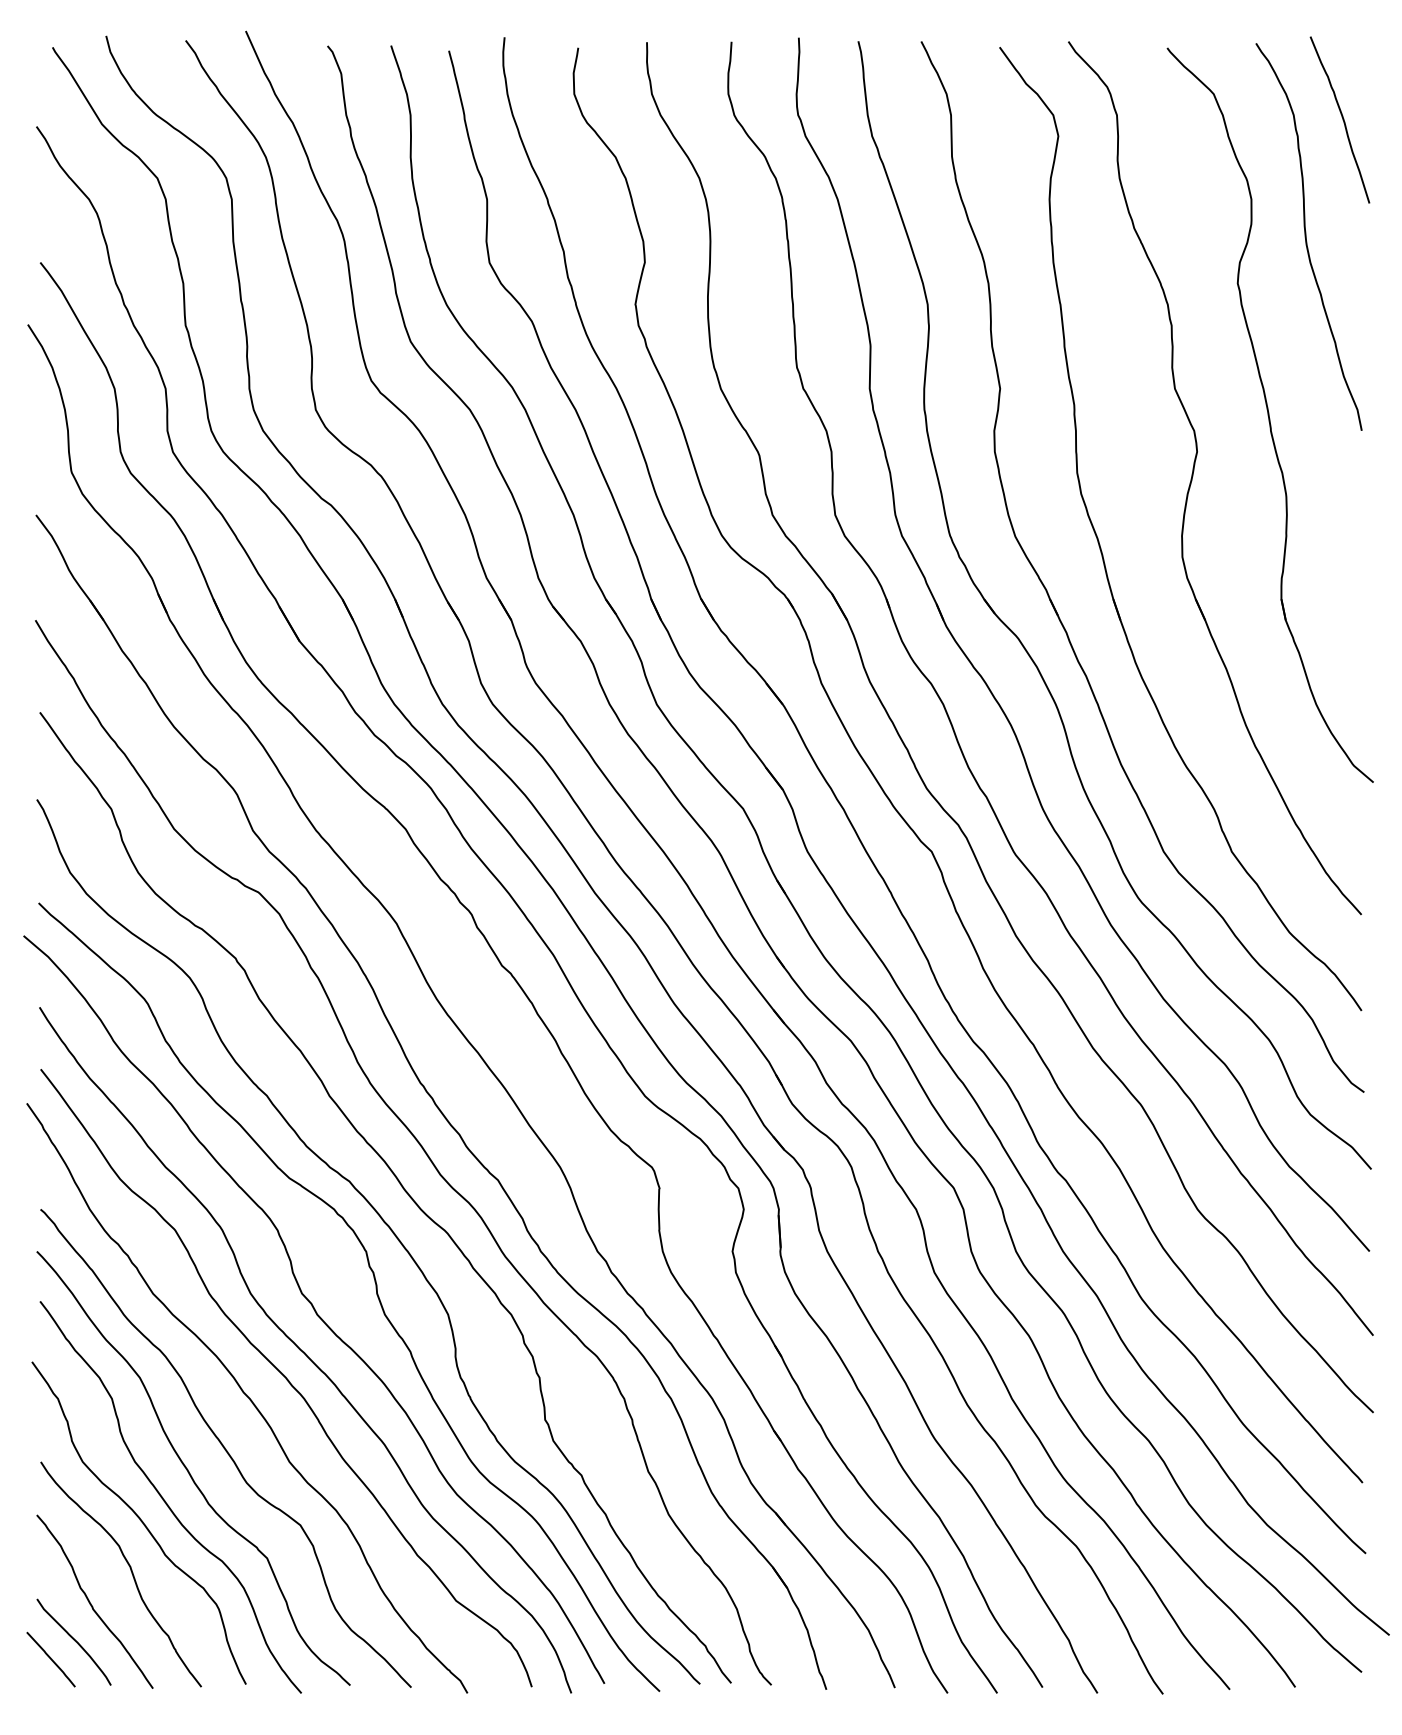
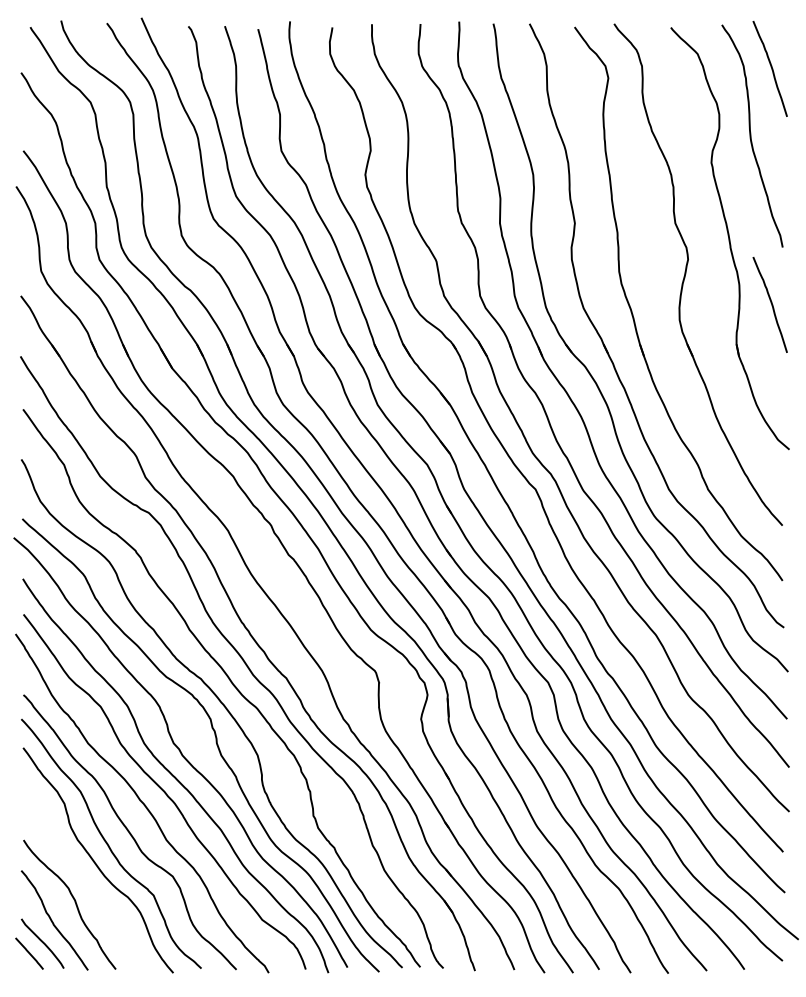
curve: (1340, 528) -> (770, 303), added
curve: (139, 1521) -> (80, 874), removed

